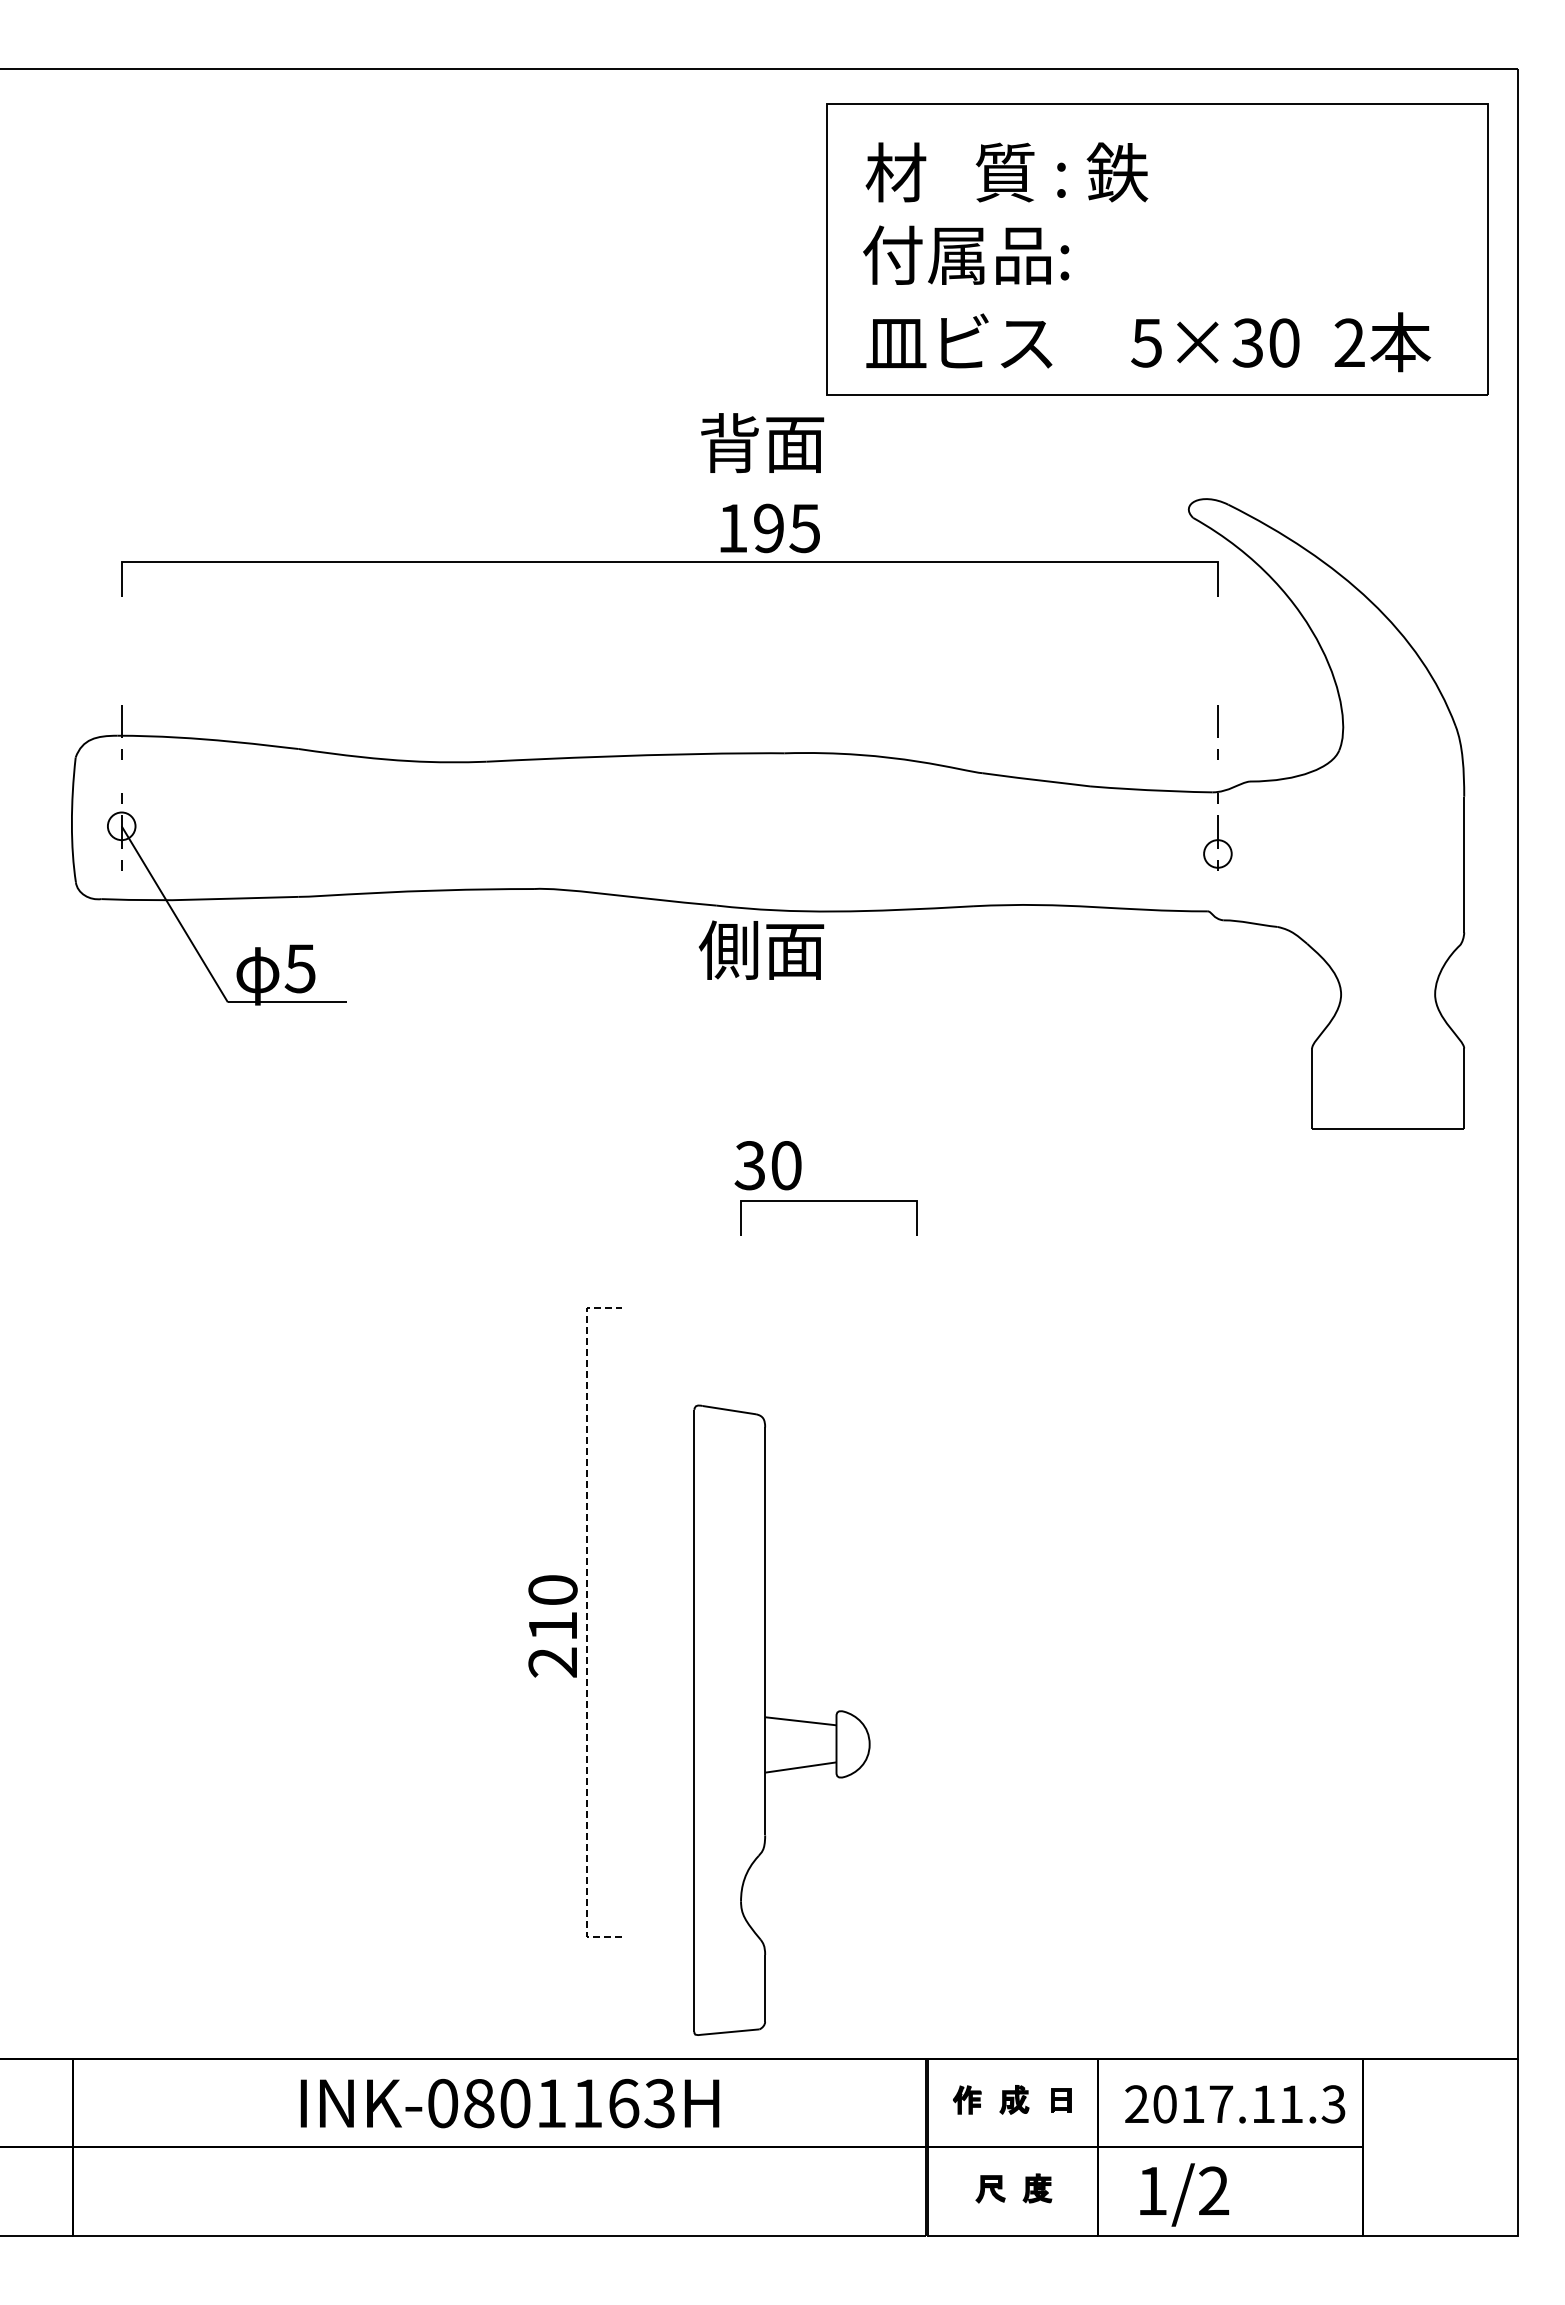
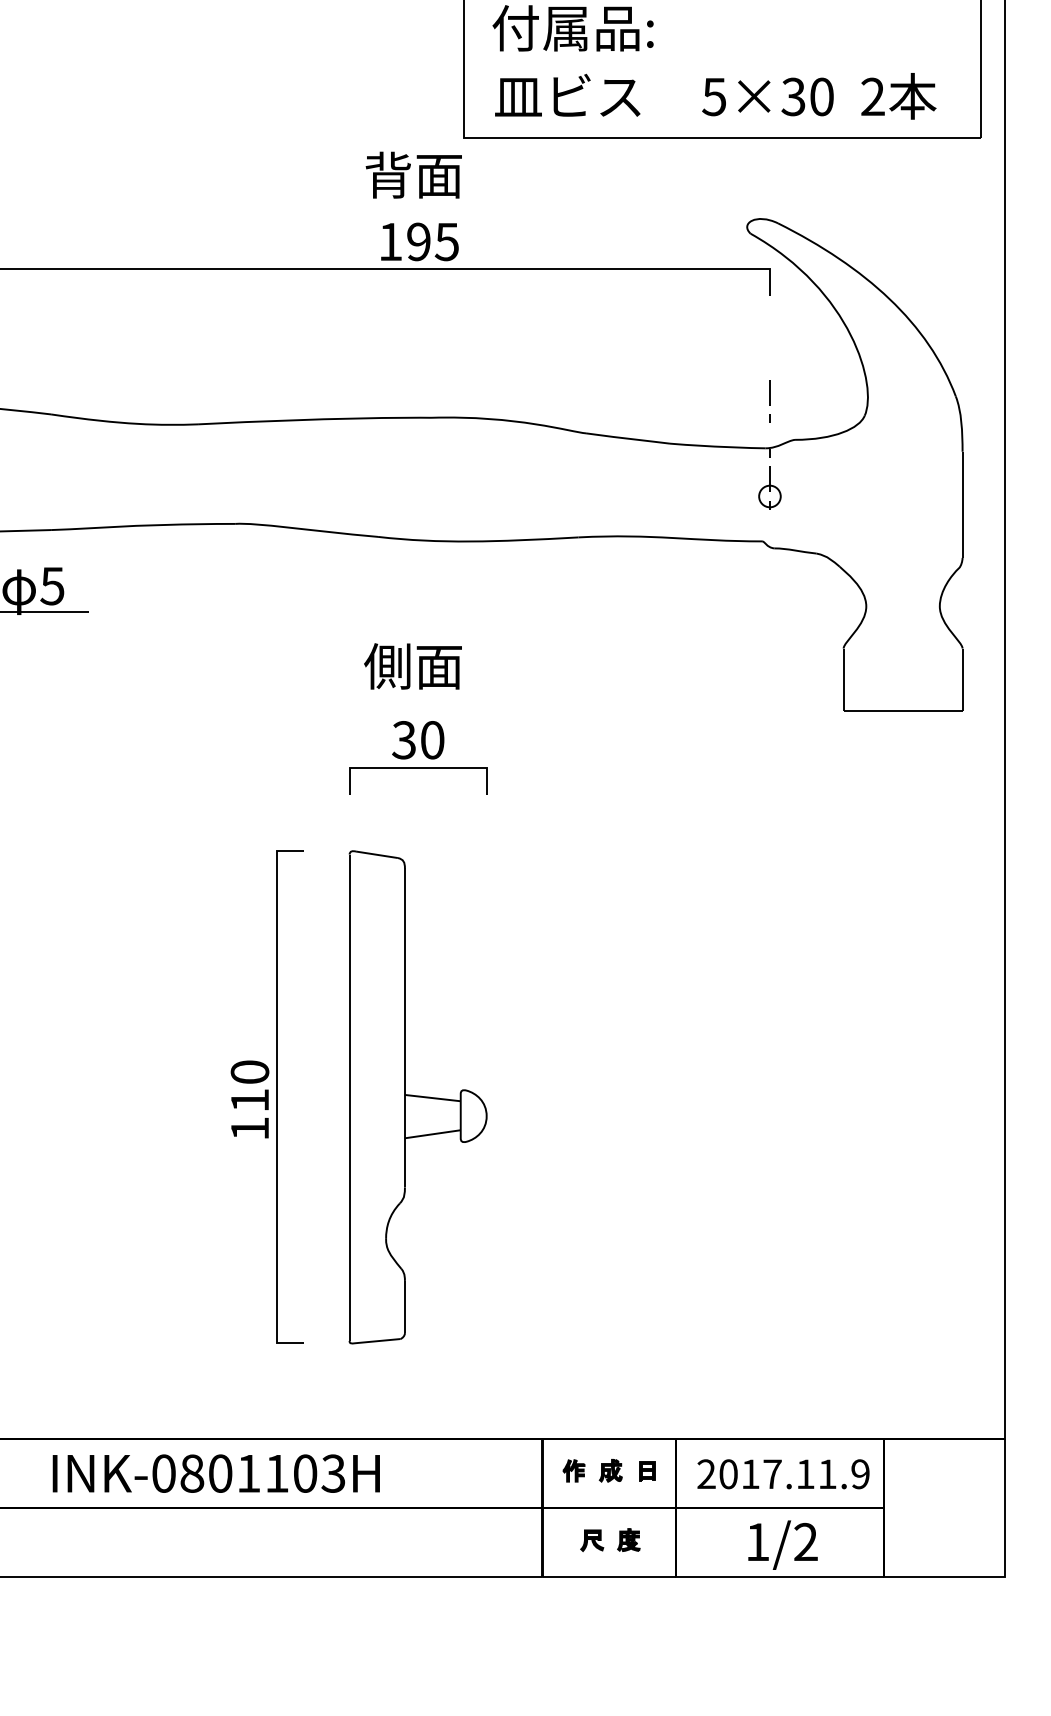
text: (761, 949) -> (413, 665), moved
line: (828, 1201) -> (417, 768), moved
line: (587, 1622) -> (276, 1097), dashed -> solid
text: (552, 1662) -> (249, 1128), 210 -> 110
part: (781, 1719) -> (417, 1096), moved
text: (624, 2103) -> (305, 1473), INK-0801163H -> INK-0801103H
text: (1333, 2104) -> (860, 1474), 2017.11.3 -> 2017.11.9
text: (1184, 2194) -> (782, 1544), moved

